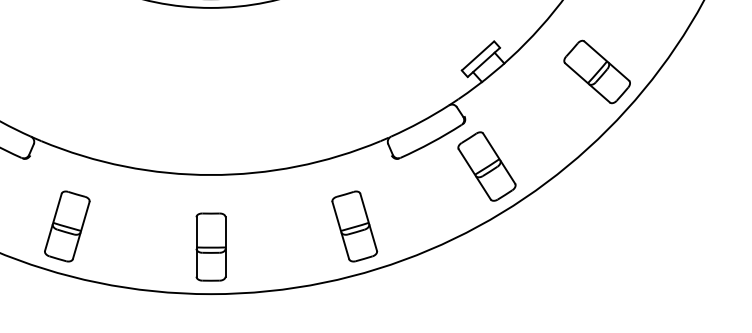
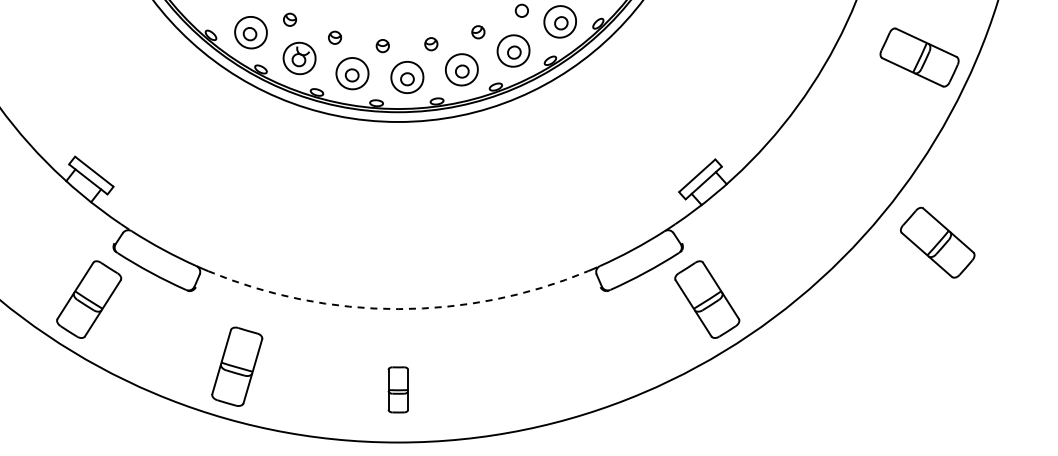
part: (597, 71) -> (937, 242), moved
arc: (211, 175) -> (398, 309), solid -> dashed
part: (355, 226) -> (559, 366), removed
part: (211, 246) -> (398, 389), size x0.6

